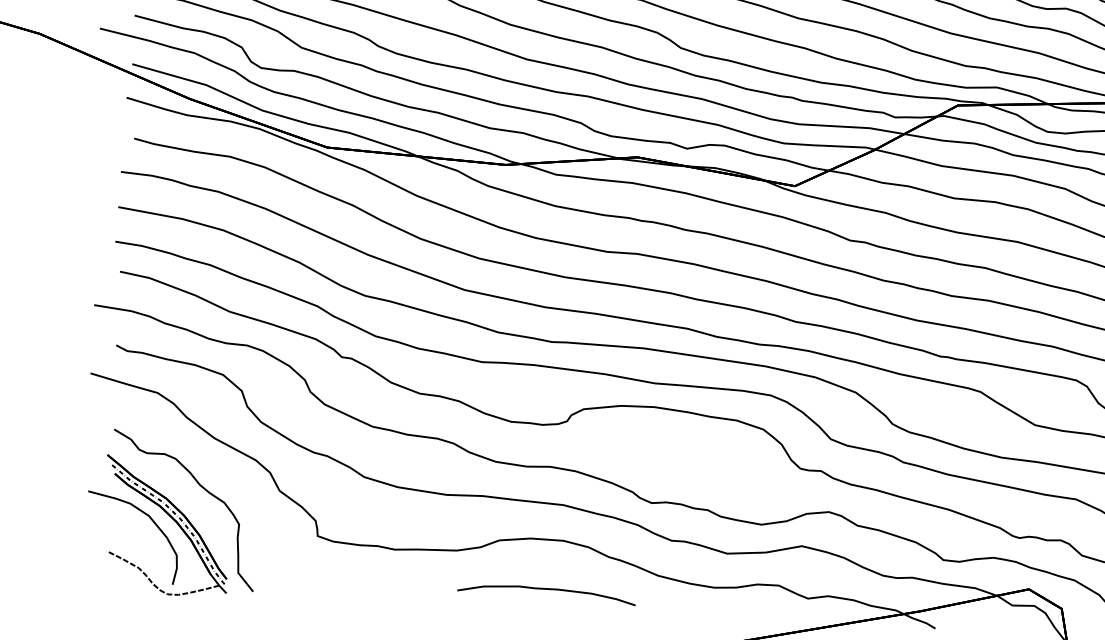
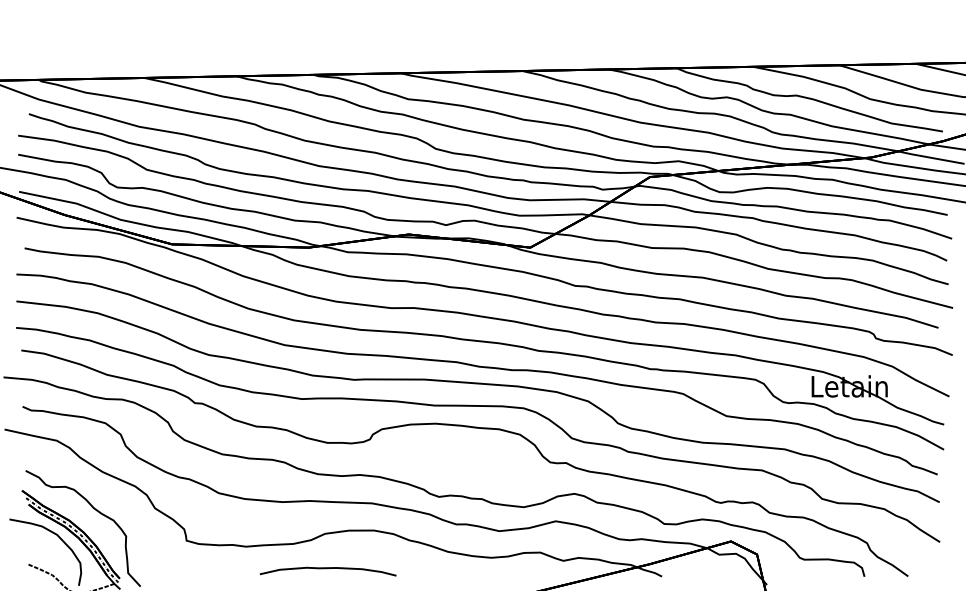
curve: (546, 590) -> (327, 569), moved

